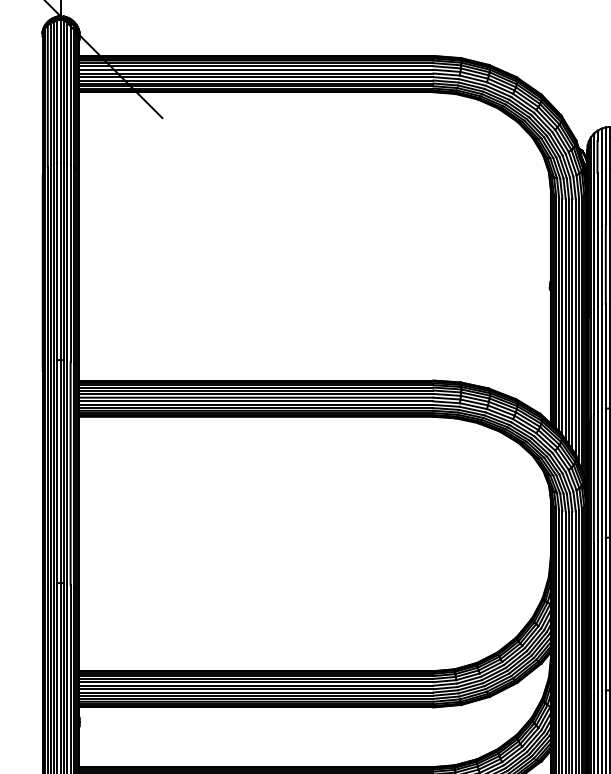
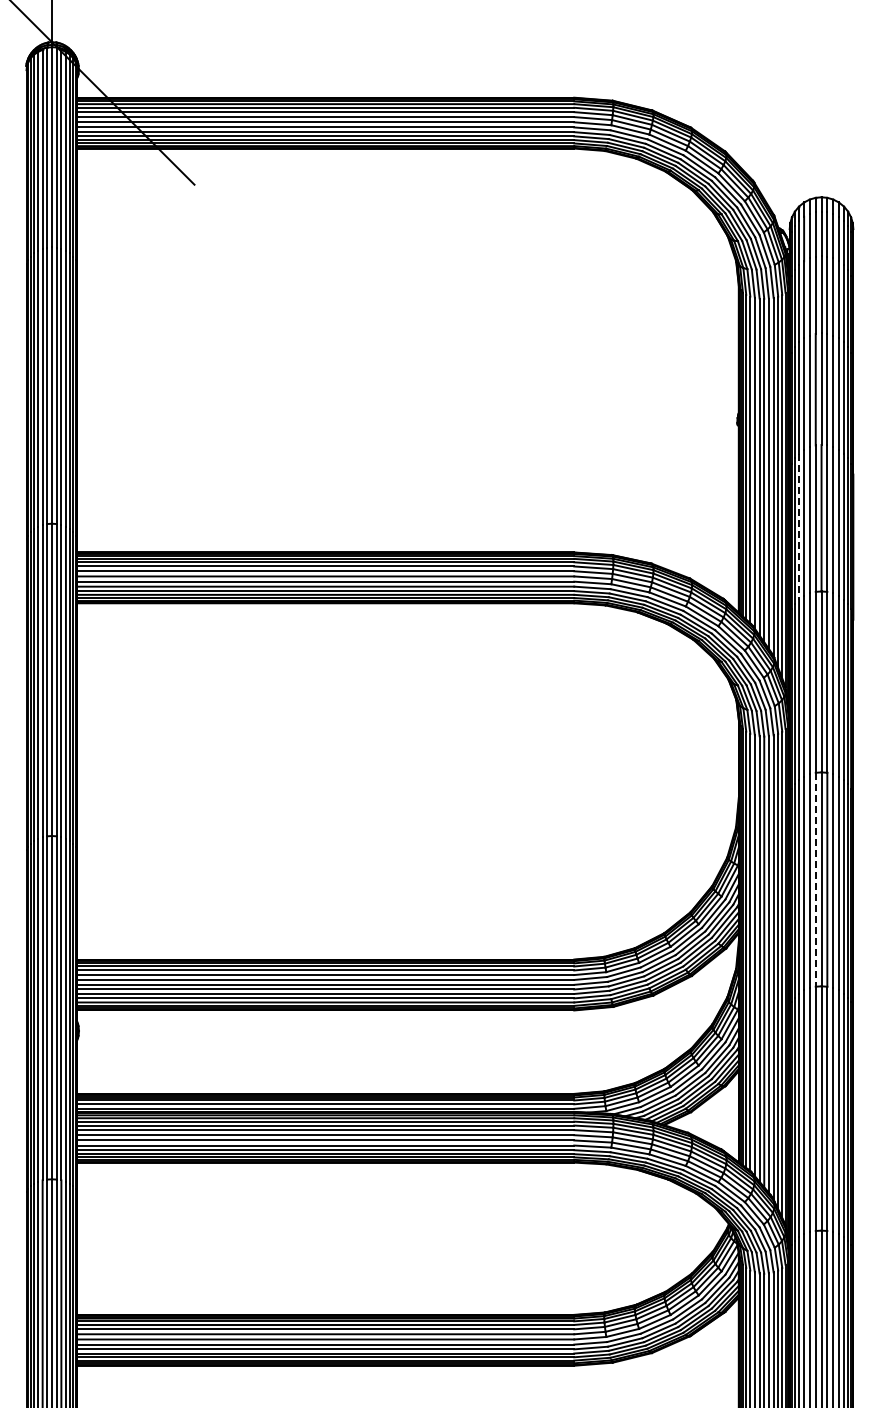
line: (594, 362) -> (799, 527), solid -> dashed
line: (605, 613) -> (815, 879), solid -> dashed

